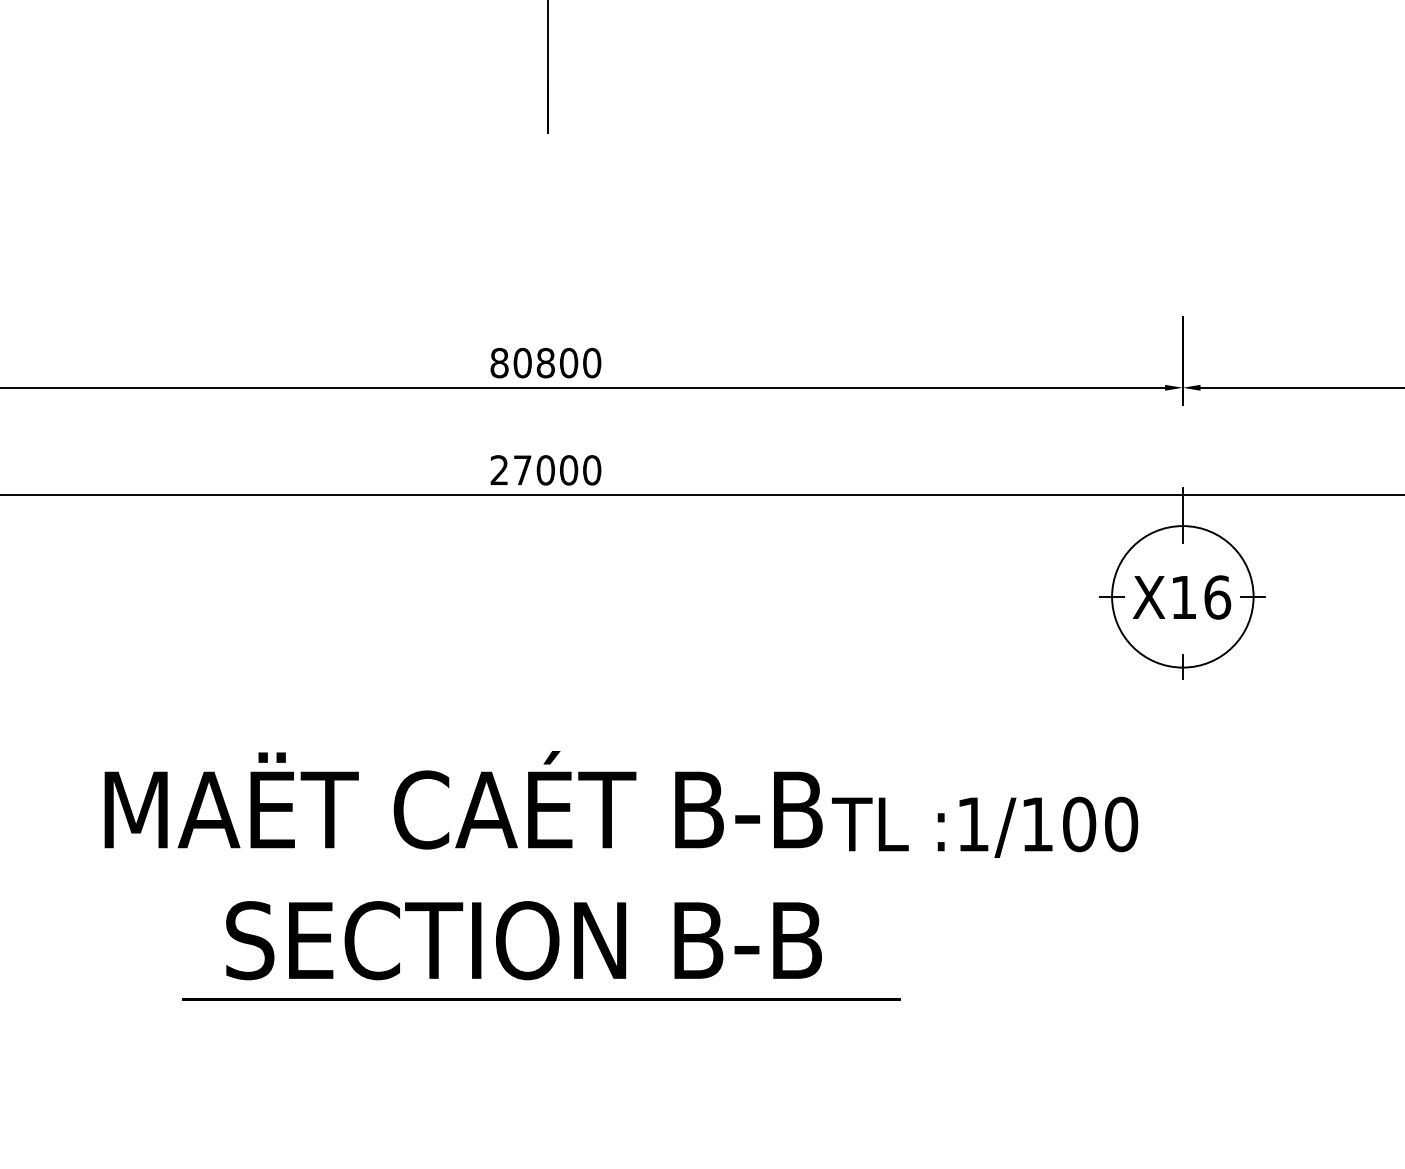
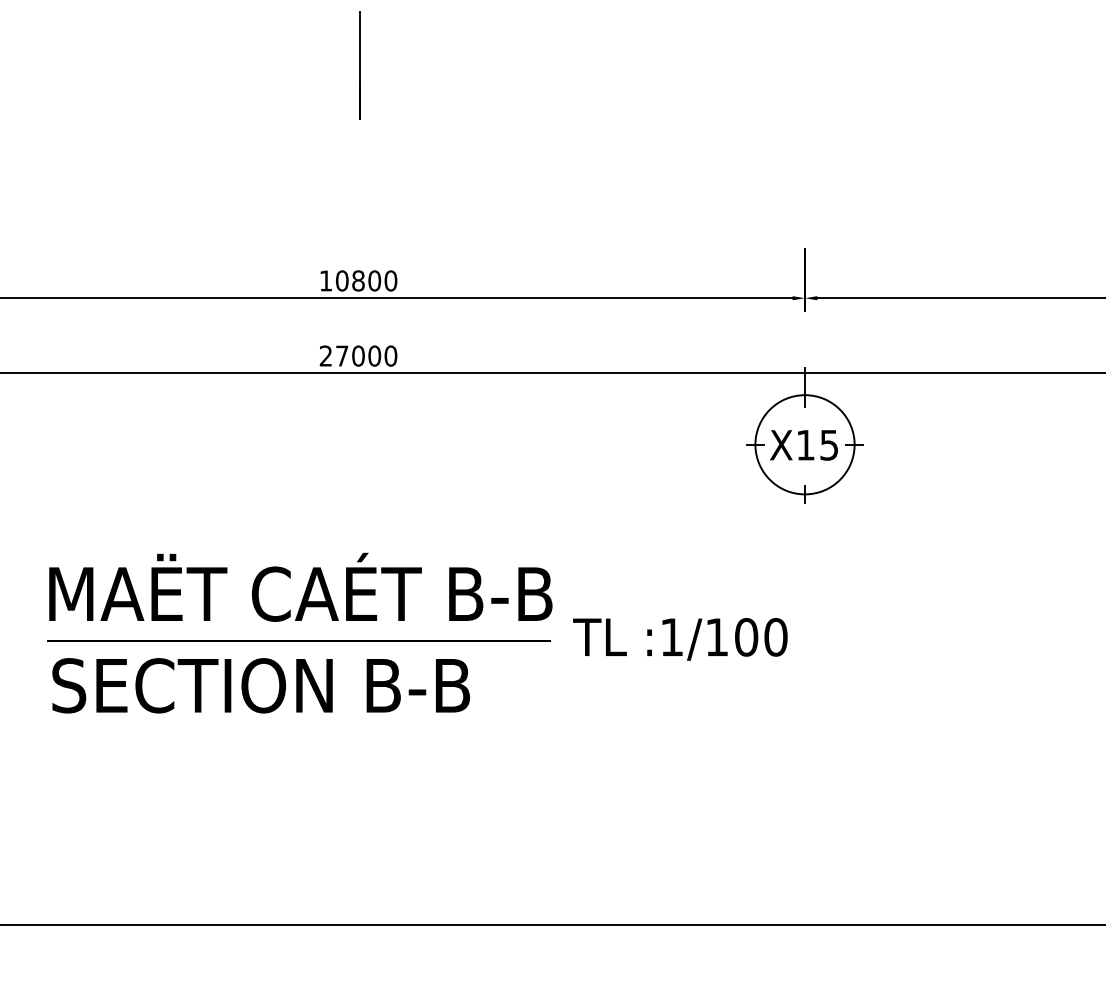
text: (498, 362) -> (325, 280), 80800 -> 10800
text: (1217, 596) -> (829, 444), X16 -> X15
text: (985, 827) -> (680, 639), moved
text: (524, 940) -> (261, 685), moved
line: (541, 998) -> (298, 640), moved

